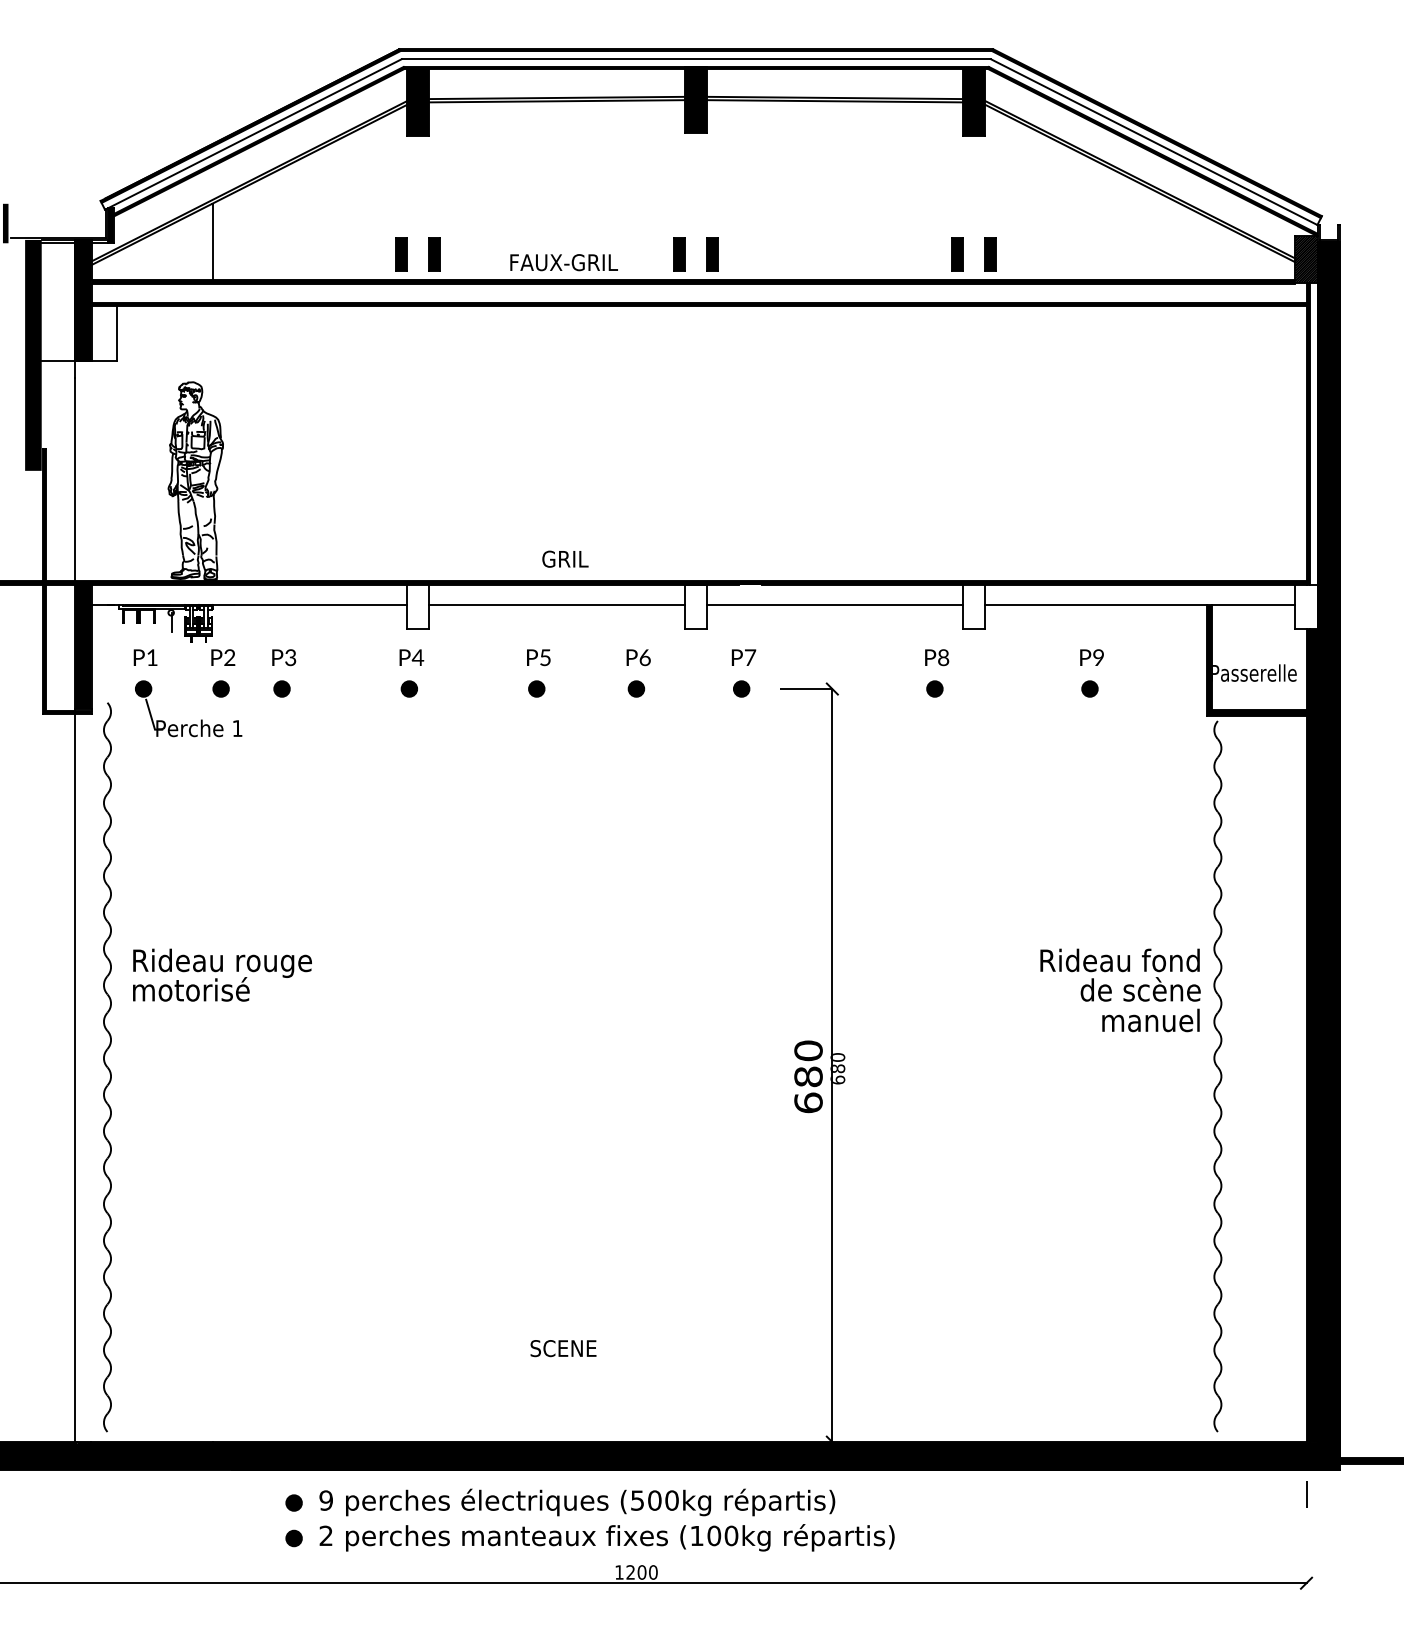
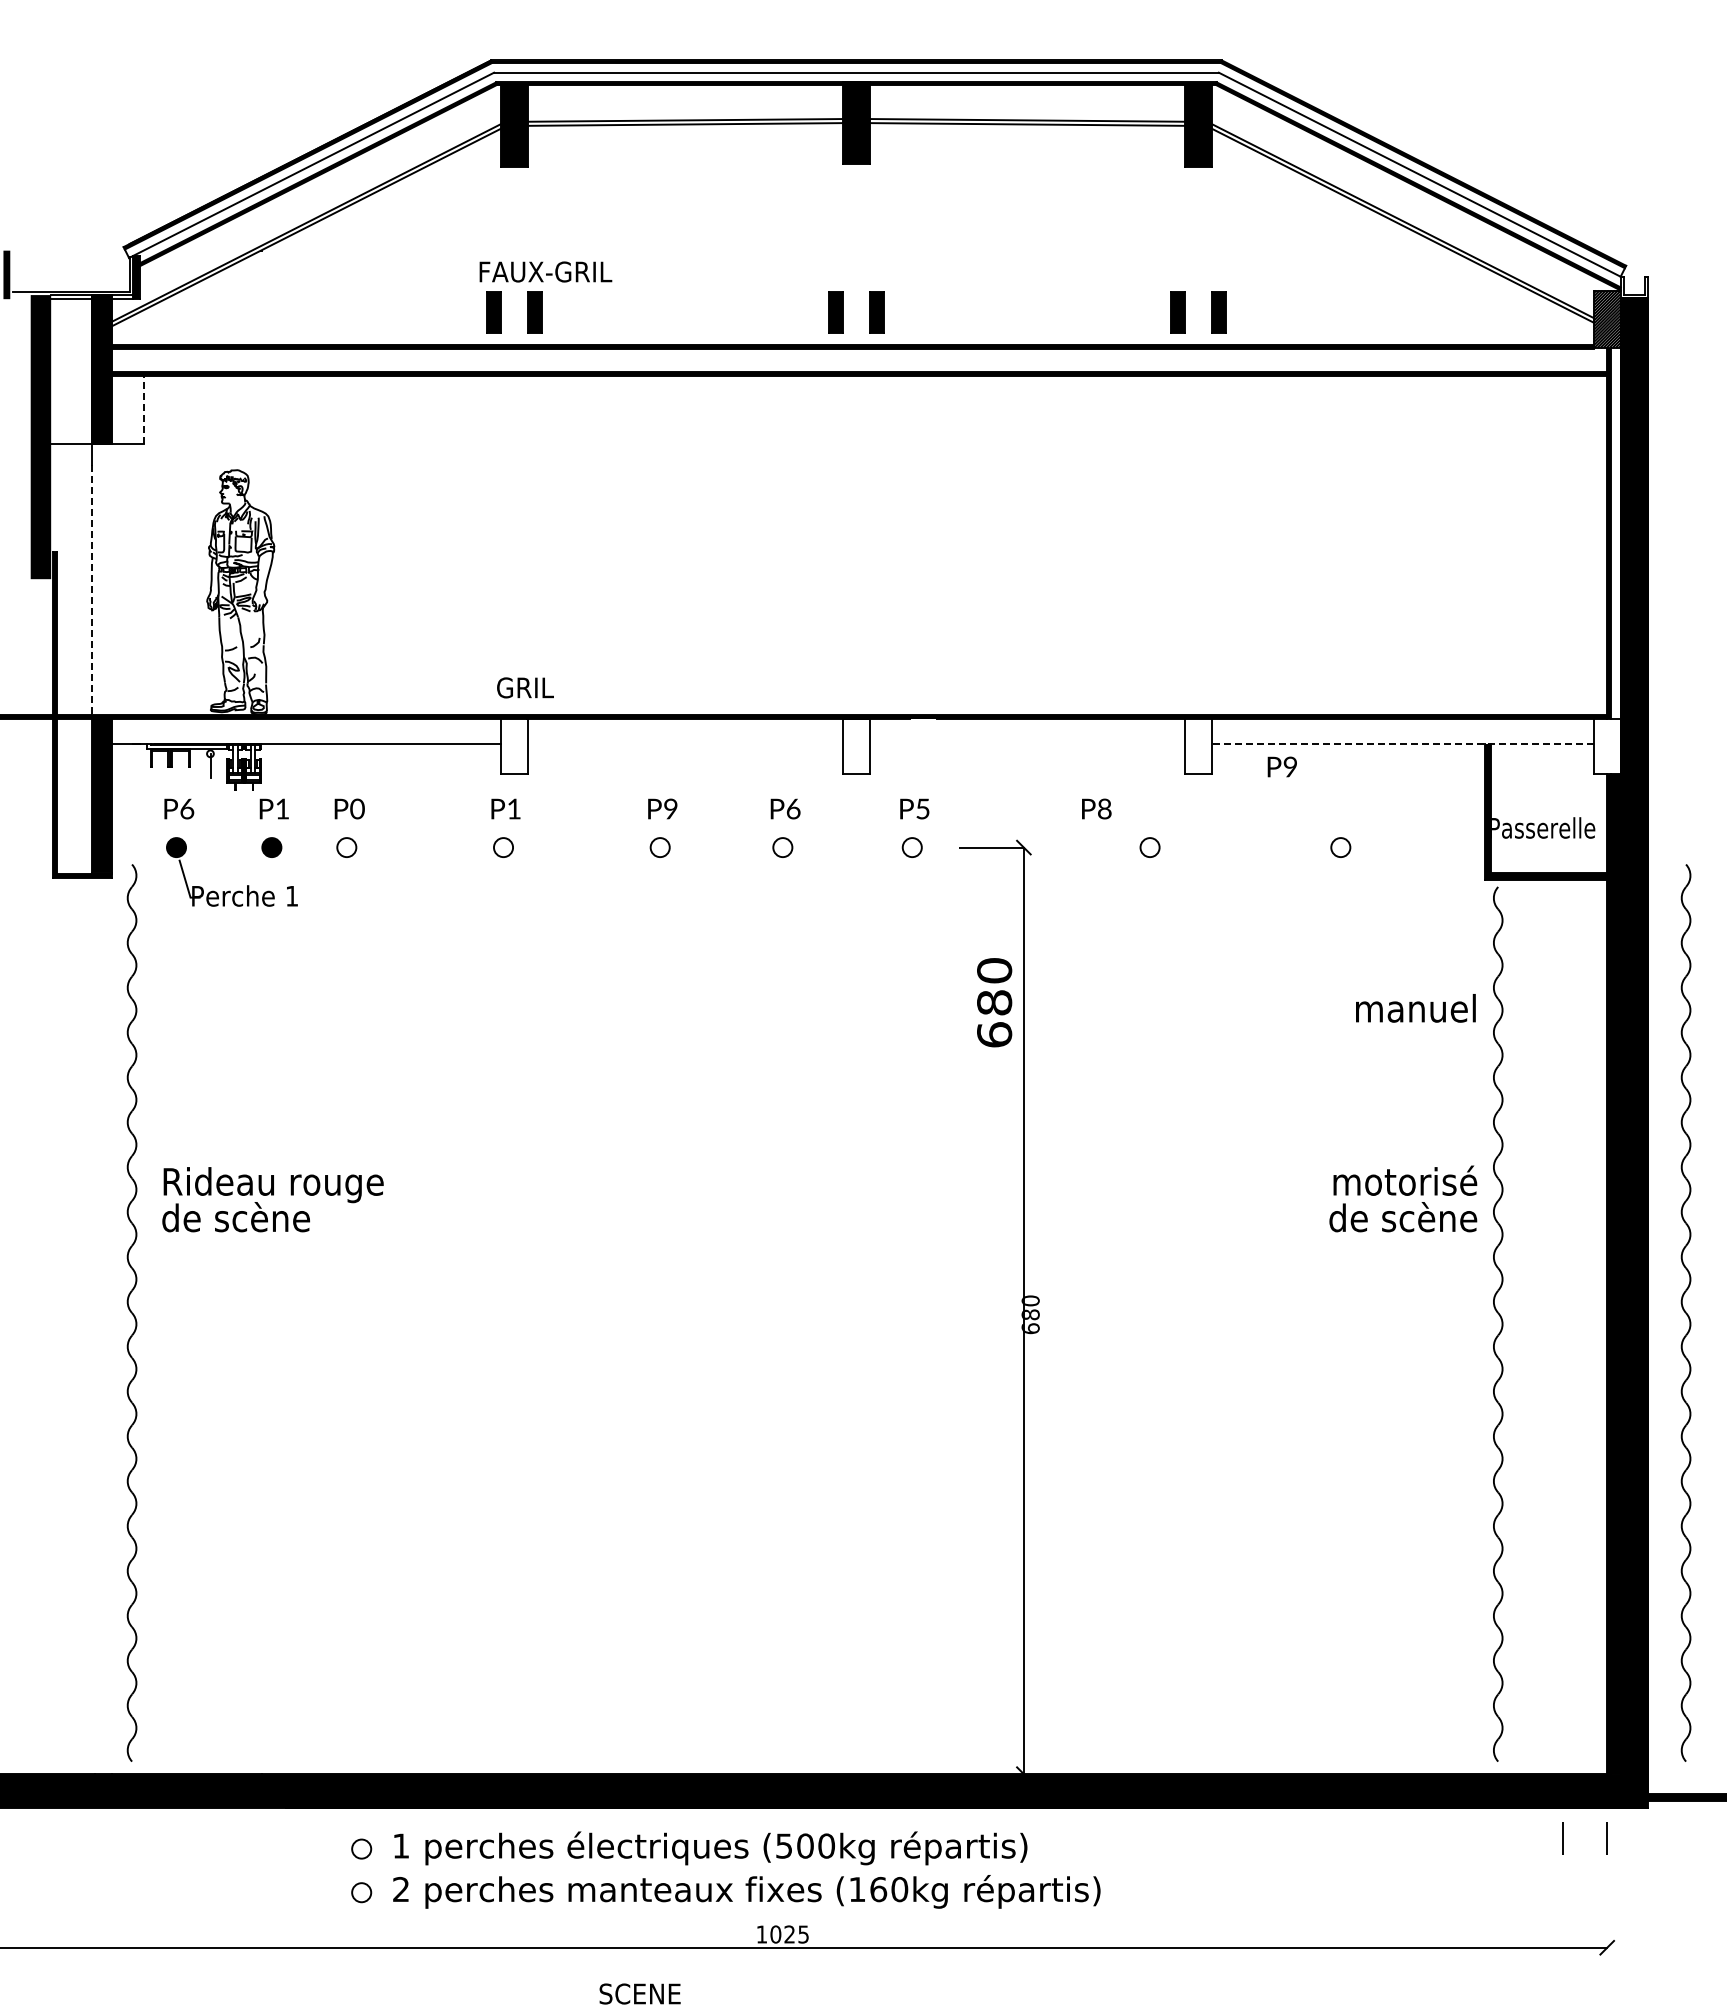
line: (212, 241) -> (261, 297), removed
text: (563, 262) -> (545, 271), moved
line: (116, 333) -> (143, 410), solid -> dashed
line: (75, 481) -> (92, 592), solid -> dashed
text: (565, 558) -> (525, 687), moved
line: (557, 604) -> (685, 743), removed
line: (835, 604) -> (1027, 743), removed
line: (1140, 604) -> (1402, 743), solid -> dashed
text: (152, 657) -> (187, 808), P1 -> P6
text: (229, 657) -> (282, 808), P2 -> P1
text: (290, 657) -> (357, 808), P3 -> P0
text: (417, 657) -> (513, 808), P4 -> P1
text: (545, 657) -> (670, 808), P5 -> P9
text: (750, 657) -> (923, 808), P7 -> P5
text: (936, 657) -> (1096, 808), moved
text: (1091, 657) -> (1281, 766), moved
fill: (281, 688) -> (346, 847), removed
fill: (409, 688) -> (503, 847), removed
fill: (536, 688) -> (659, 847), removed
fill: (636, 688) -> (782, 847), removed
fill: (741, 688) -> (911, 847), removed
fill: (934, 688) -> (1149, 847), removed
fill: (1089, 688) -> (1340, 847), removed
text: (1120, 959) -> (1378, 1180), Rideau fond -> motorisé
text: (192, 989) -> (236, 1217), motorisé -> de scène
text: (1150, 1020) -> (1415, 1008), moved
part: (1370, 1066) -> (1685, 1312), added
text: (808, 1076) -> (994, 1002), moved
line: (75, 1078) -> (92, 1326), removed
text: (563, 1348) -> (639, 1993), moved
line: (1270, 1494) -> (1562, 1838), added
text: (325, 1500) -> (400, 1845), 9 -> 1
fill: (293, 1502) -> (361, 1848), removed
text: (714, 1535) -> (878, 1888), (100kg -> (160kg
fill: (293, 1538) -> (361, 1892), removed
text: (641, 1572) -> (789, 1934), 1200 -> 1025

